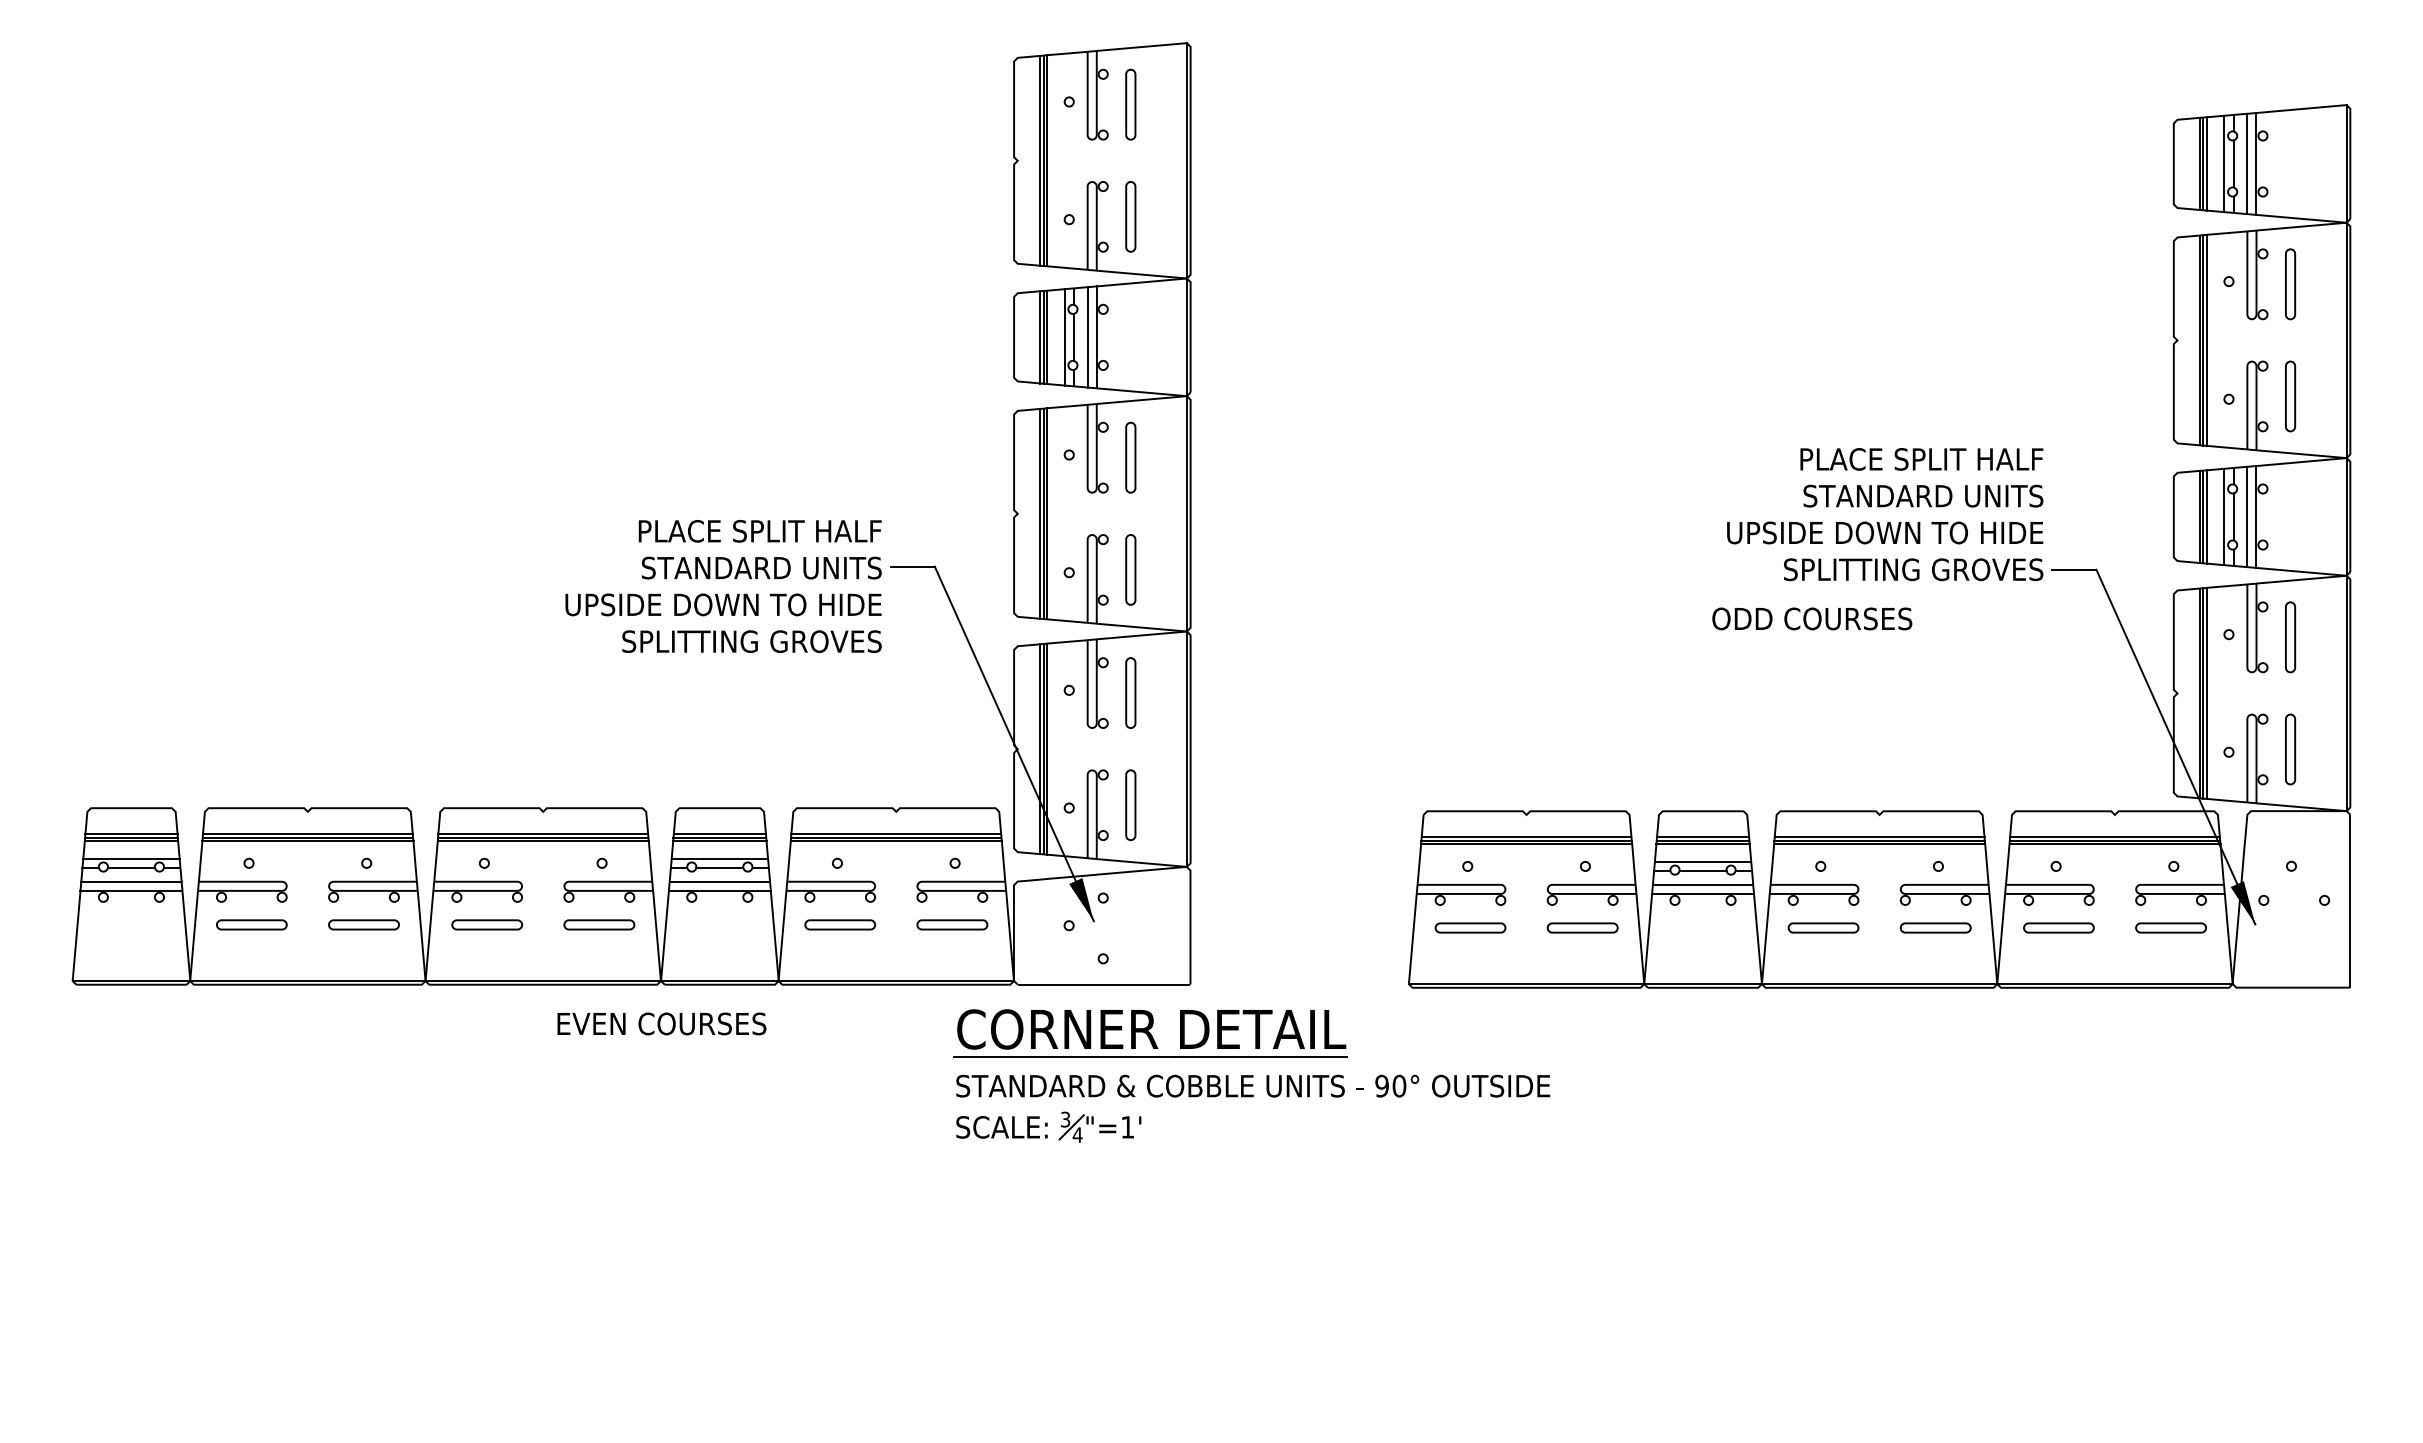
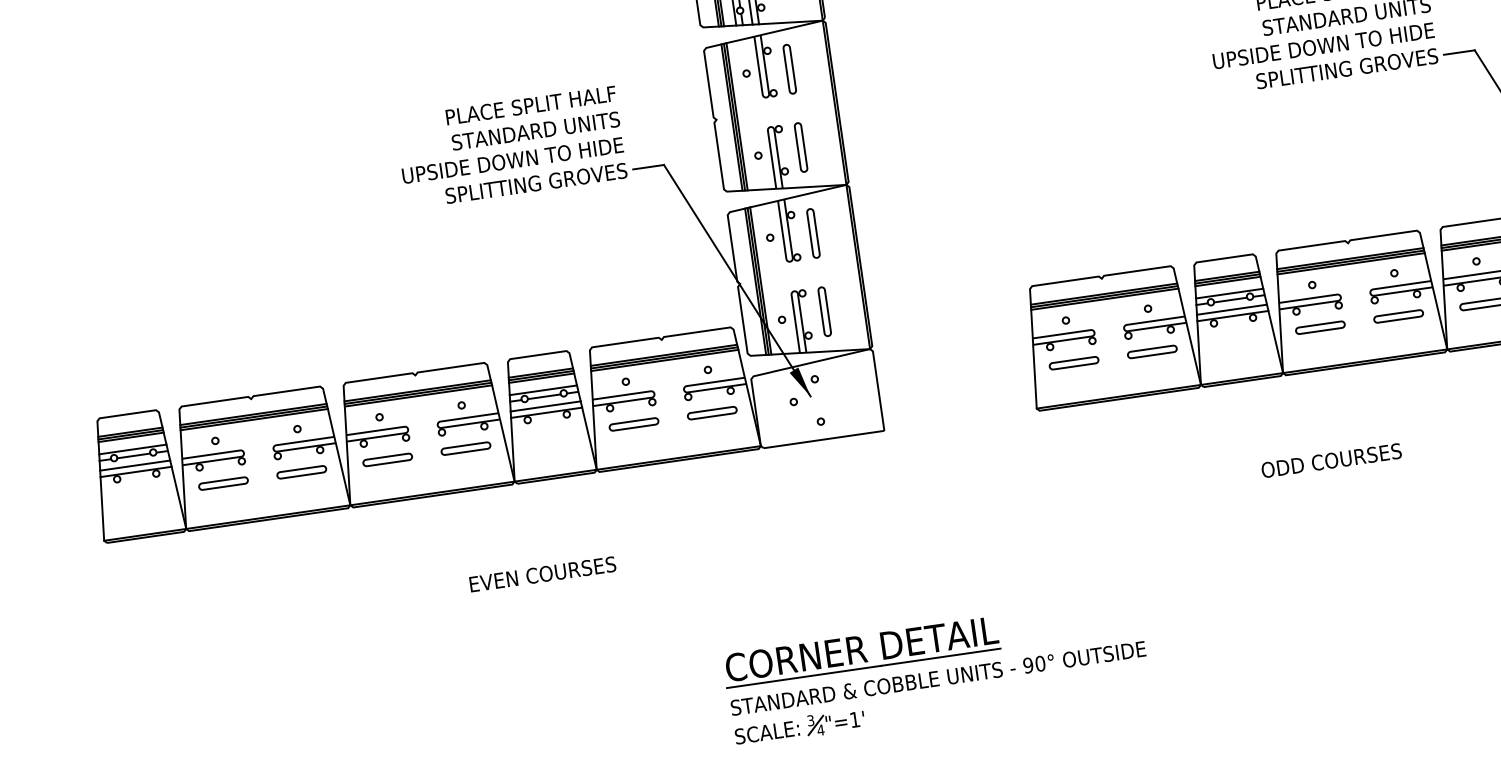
text: (723, 586) -> (511, 147), moved
text: (1812, 618) -> (1331, 460), moved
text: (661, 1023) -> (542, 574), moved
part: (1251, 1075) -> (936, 671), moved

